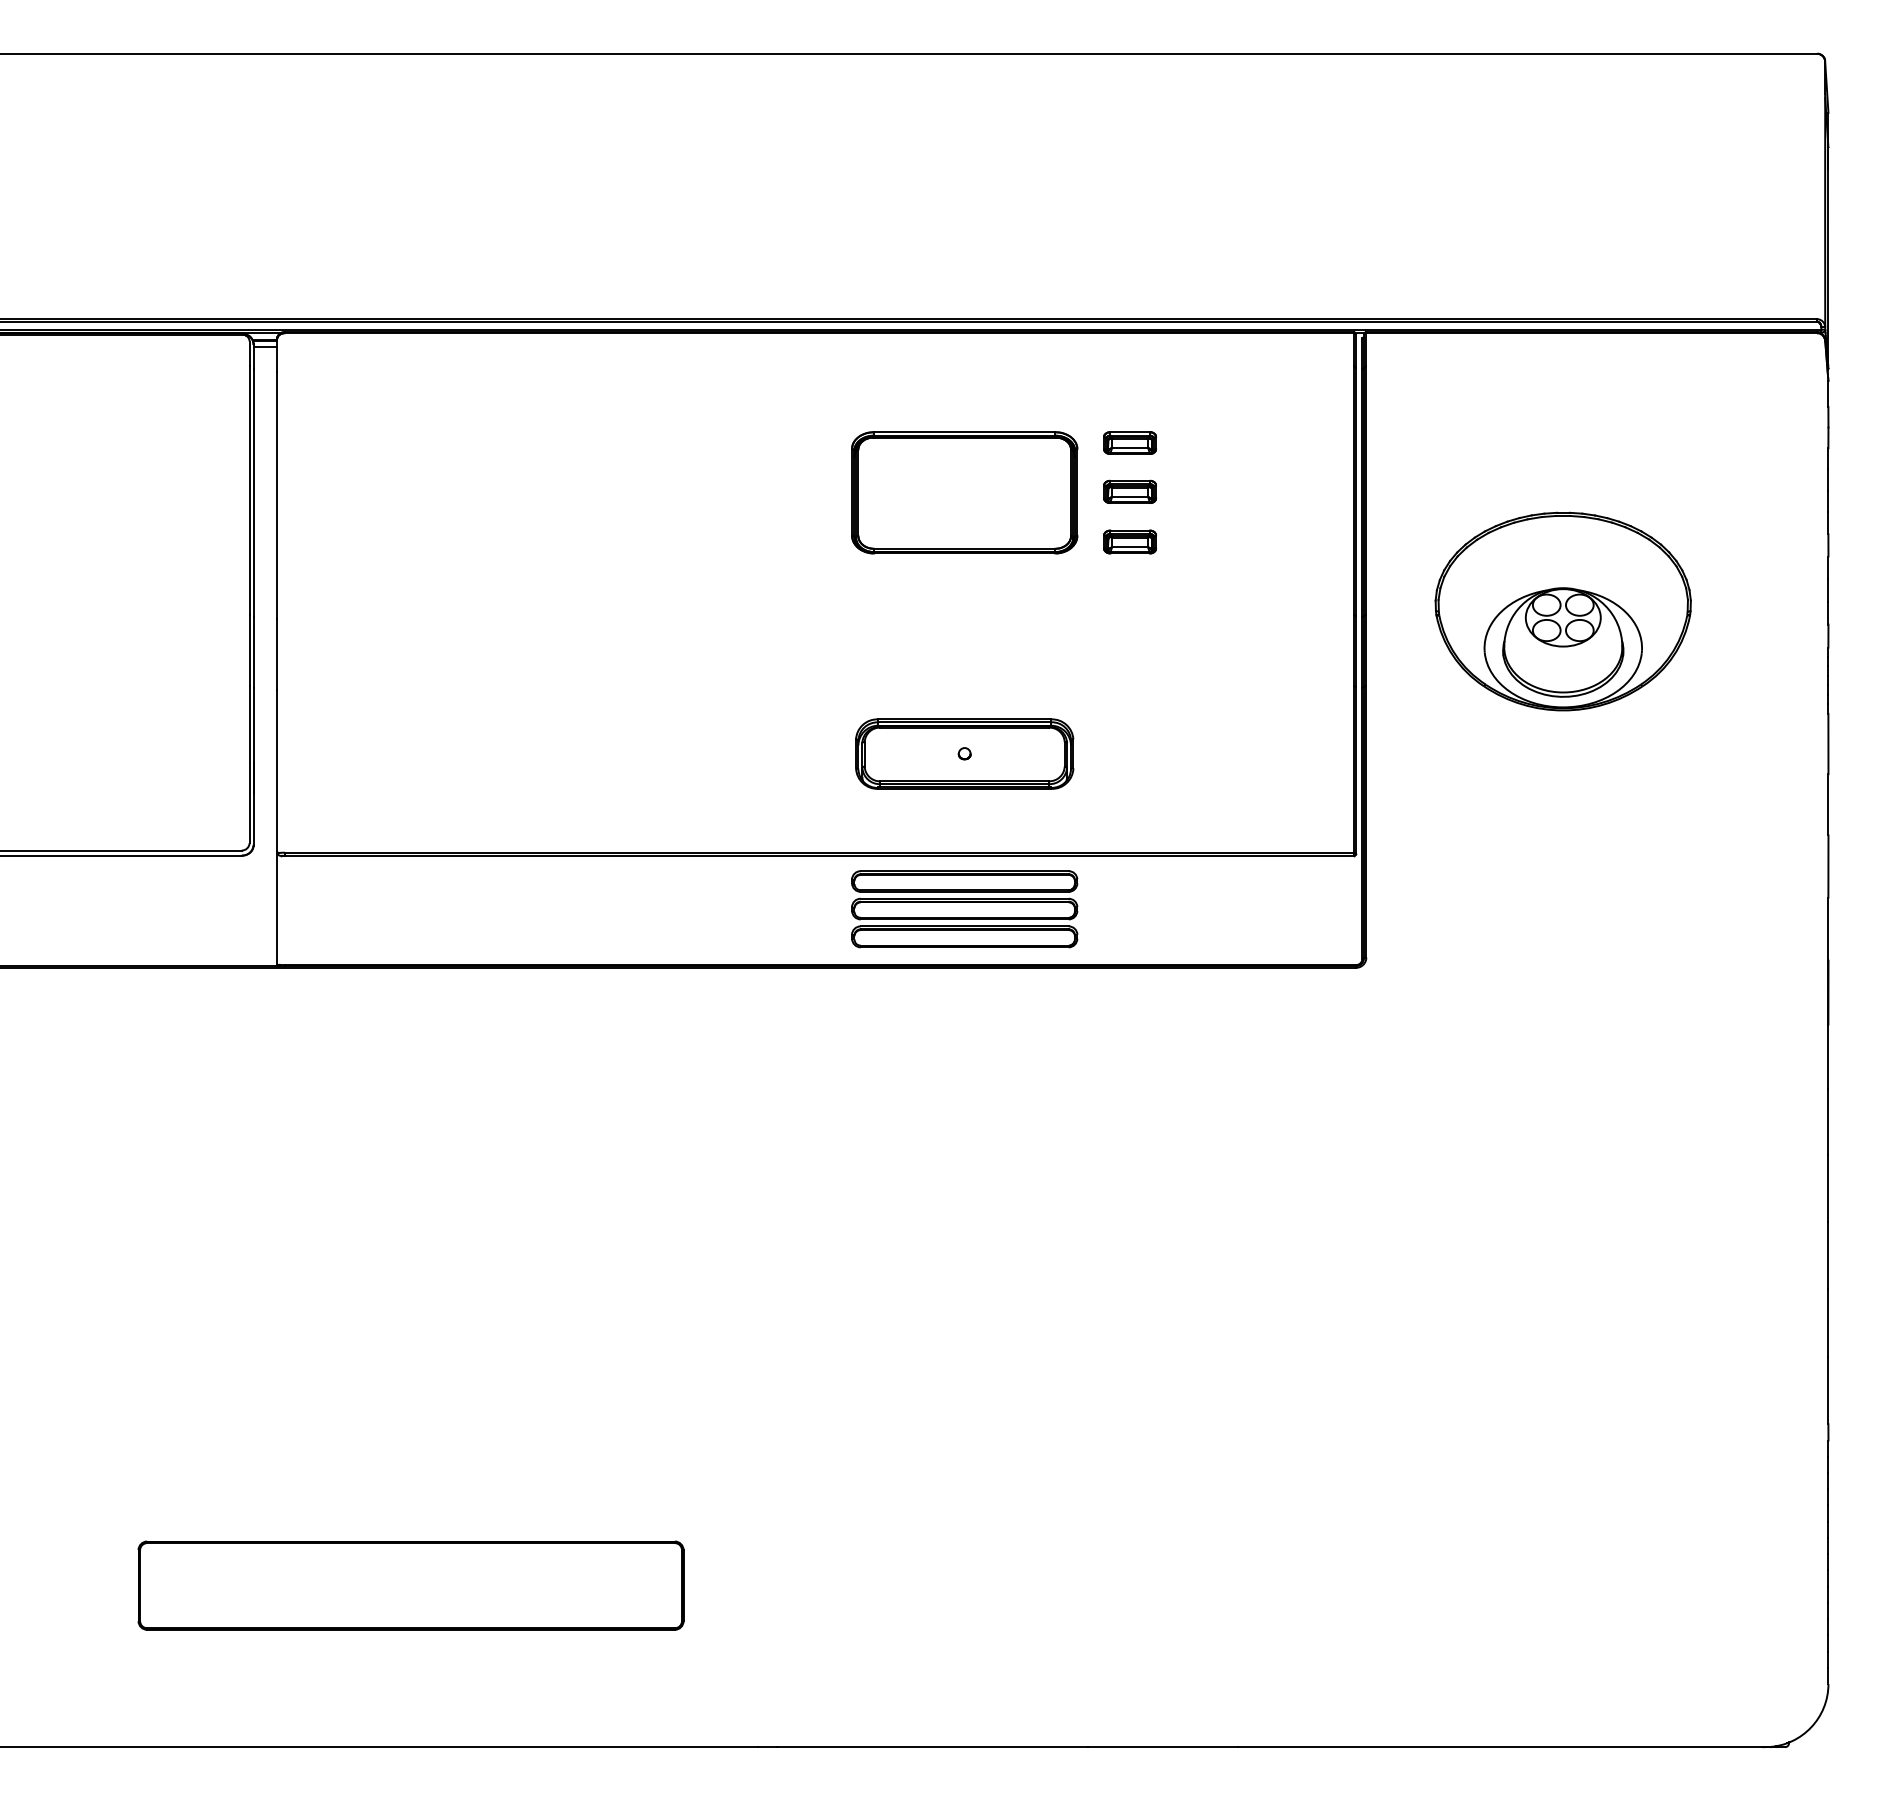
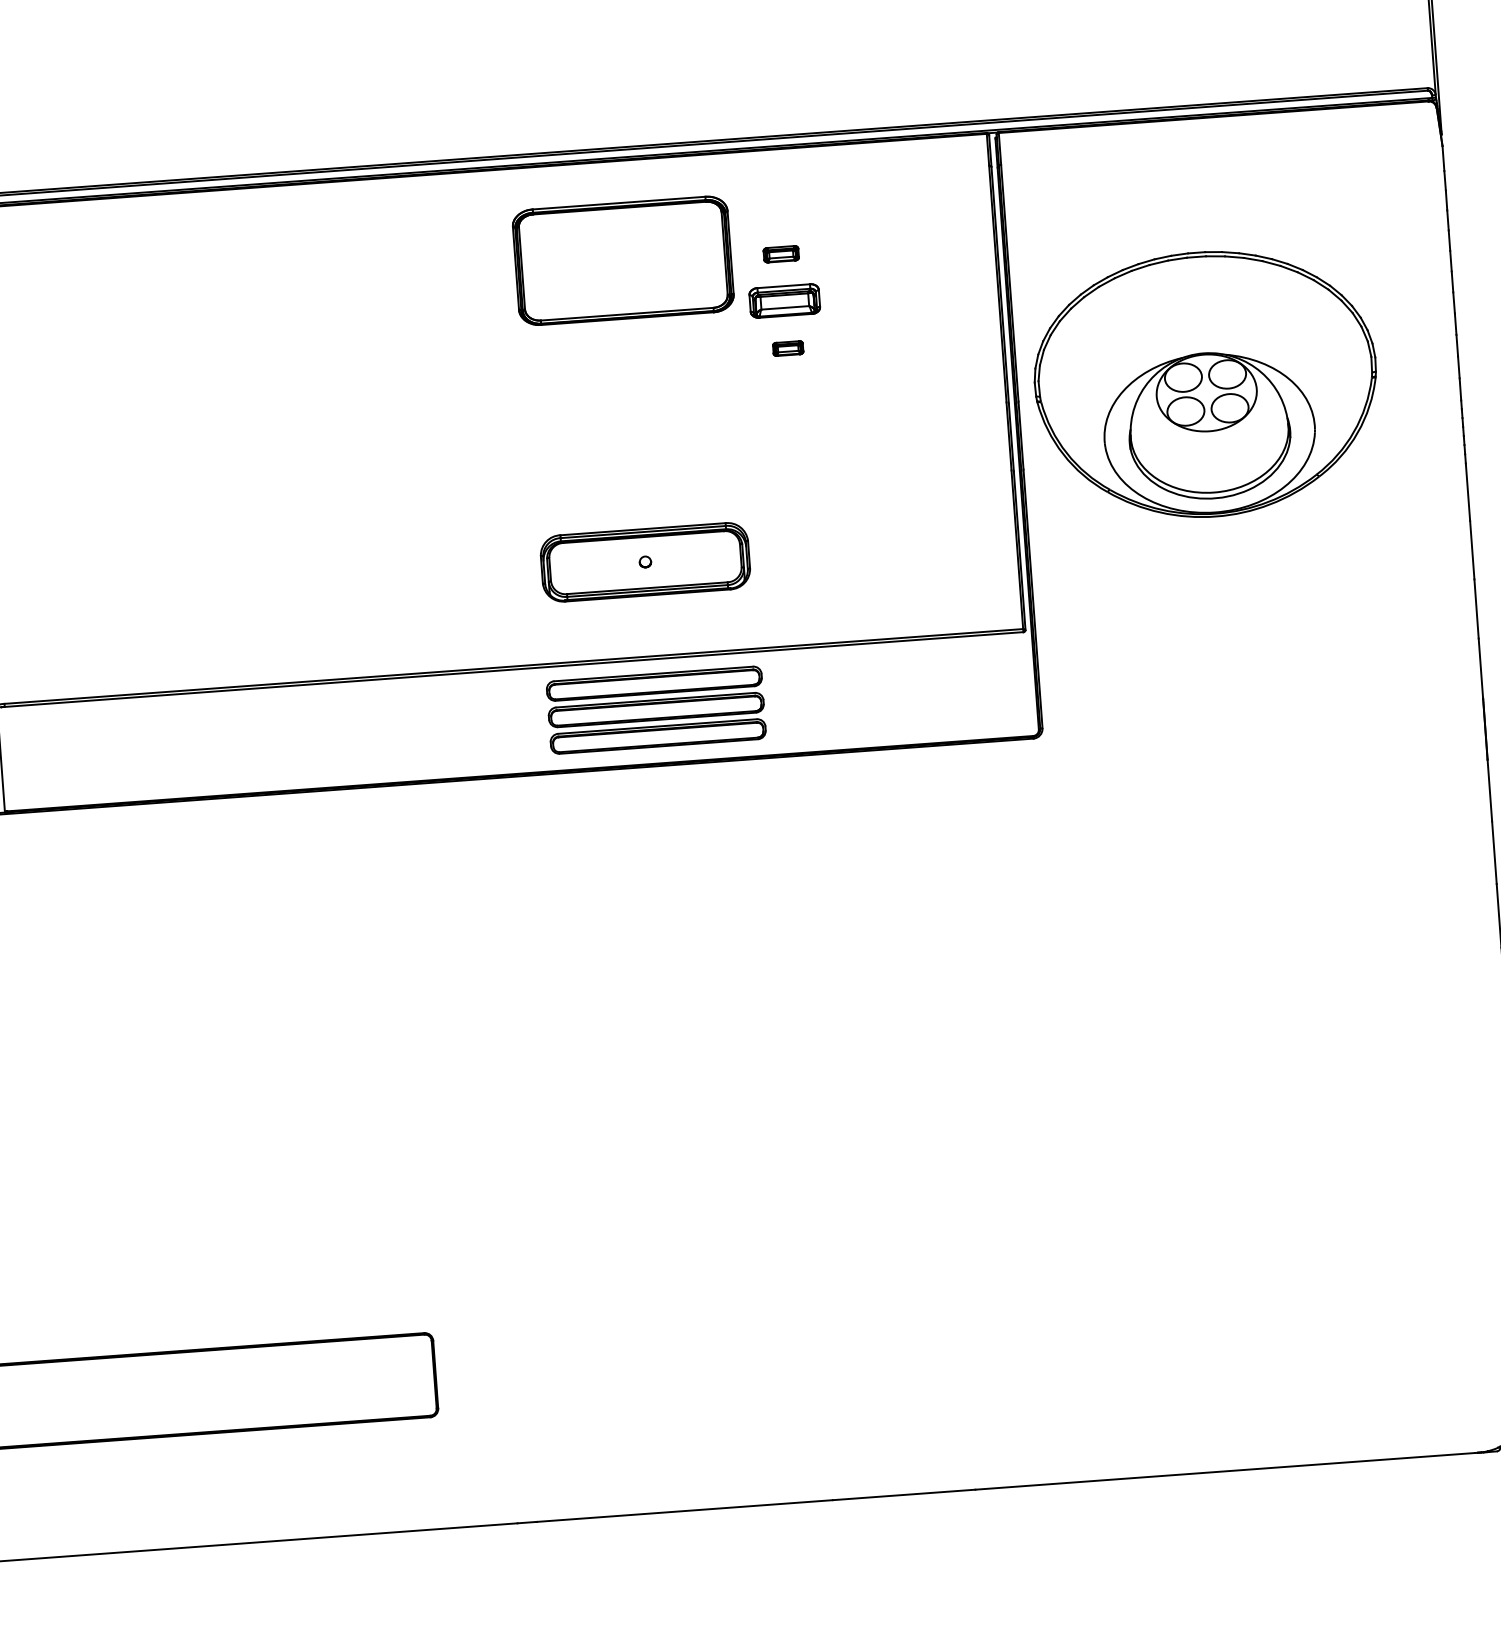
part: (1129, 442) -> (780, 253), size x0.7
part: (1129, 491) -> (784, 300), size x1.4
part: (964, 492) -> (623, 260), moved
part: (1129, 541) -> (787, 348), size x0.6
part: (1562, 611) -> (1205, 384), size x1.4

